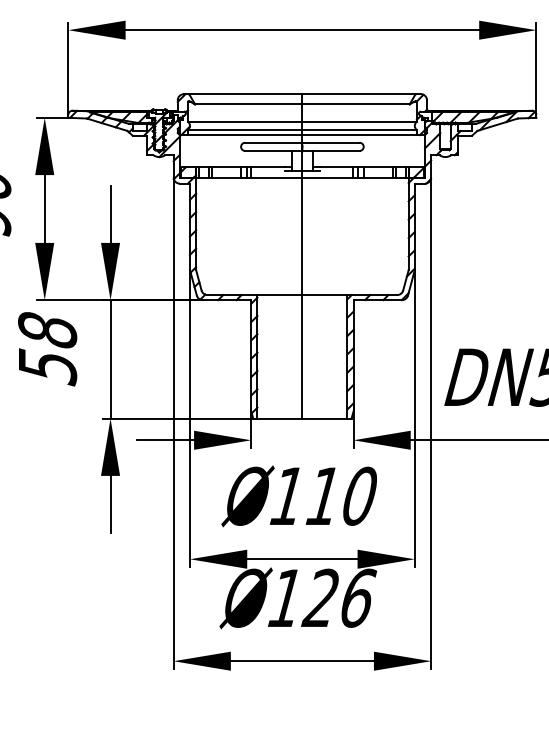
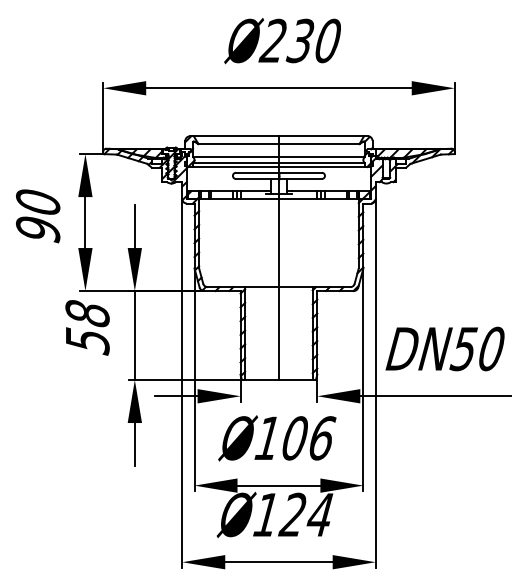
text: (341, 496) -> (308, 438), 110 -> 106
text: (357, 597) -> (320, 514), 126 -> 124

